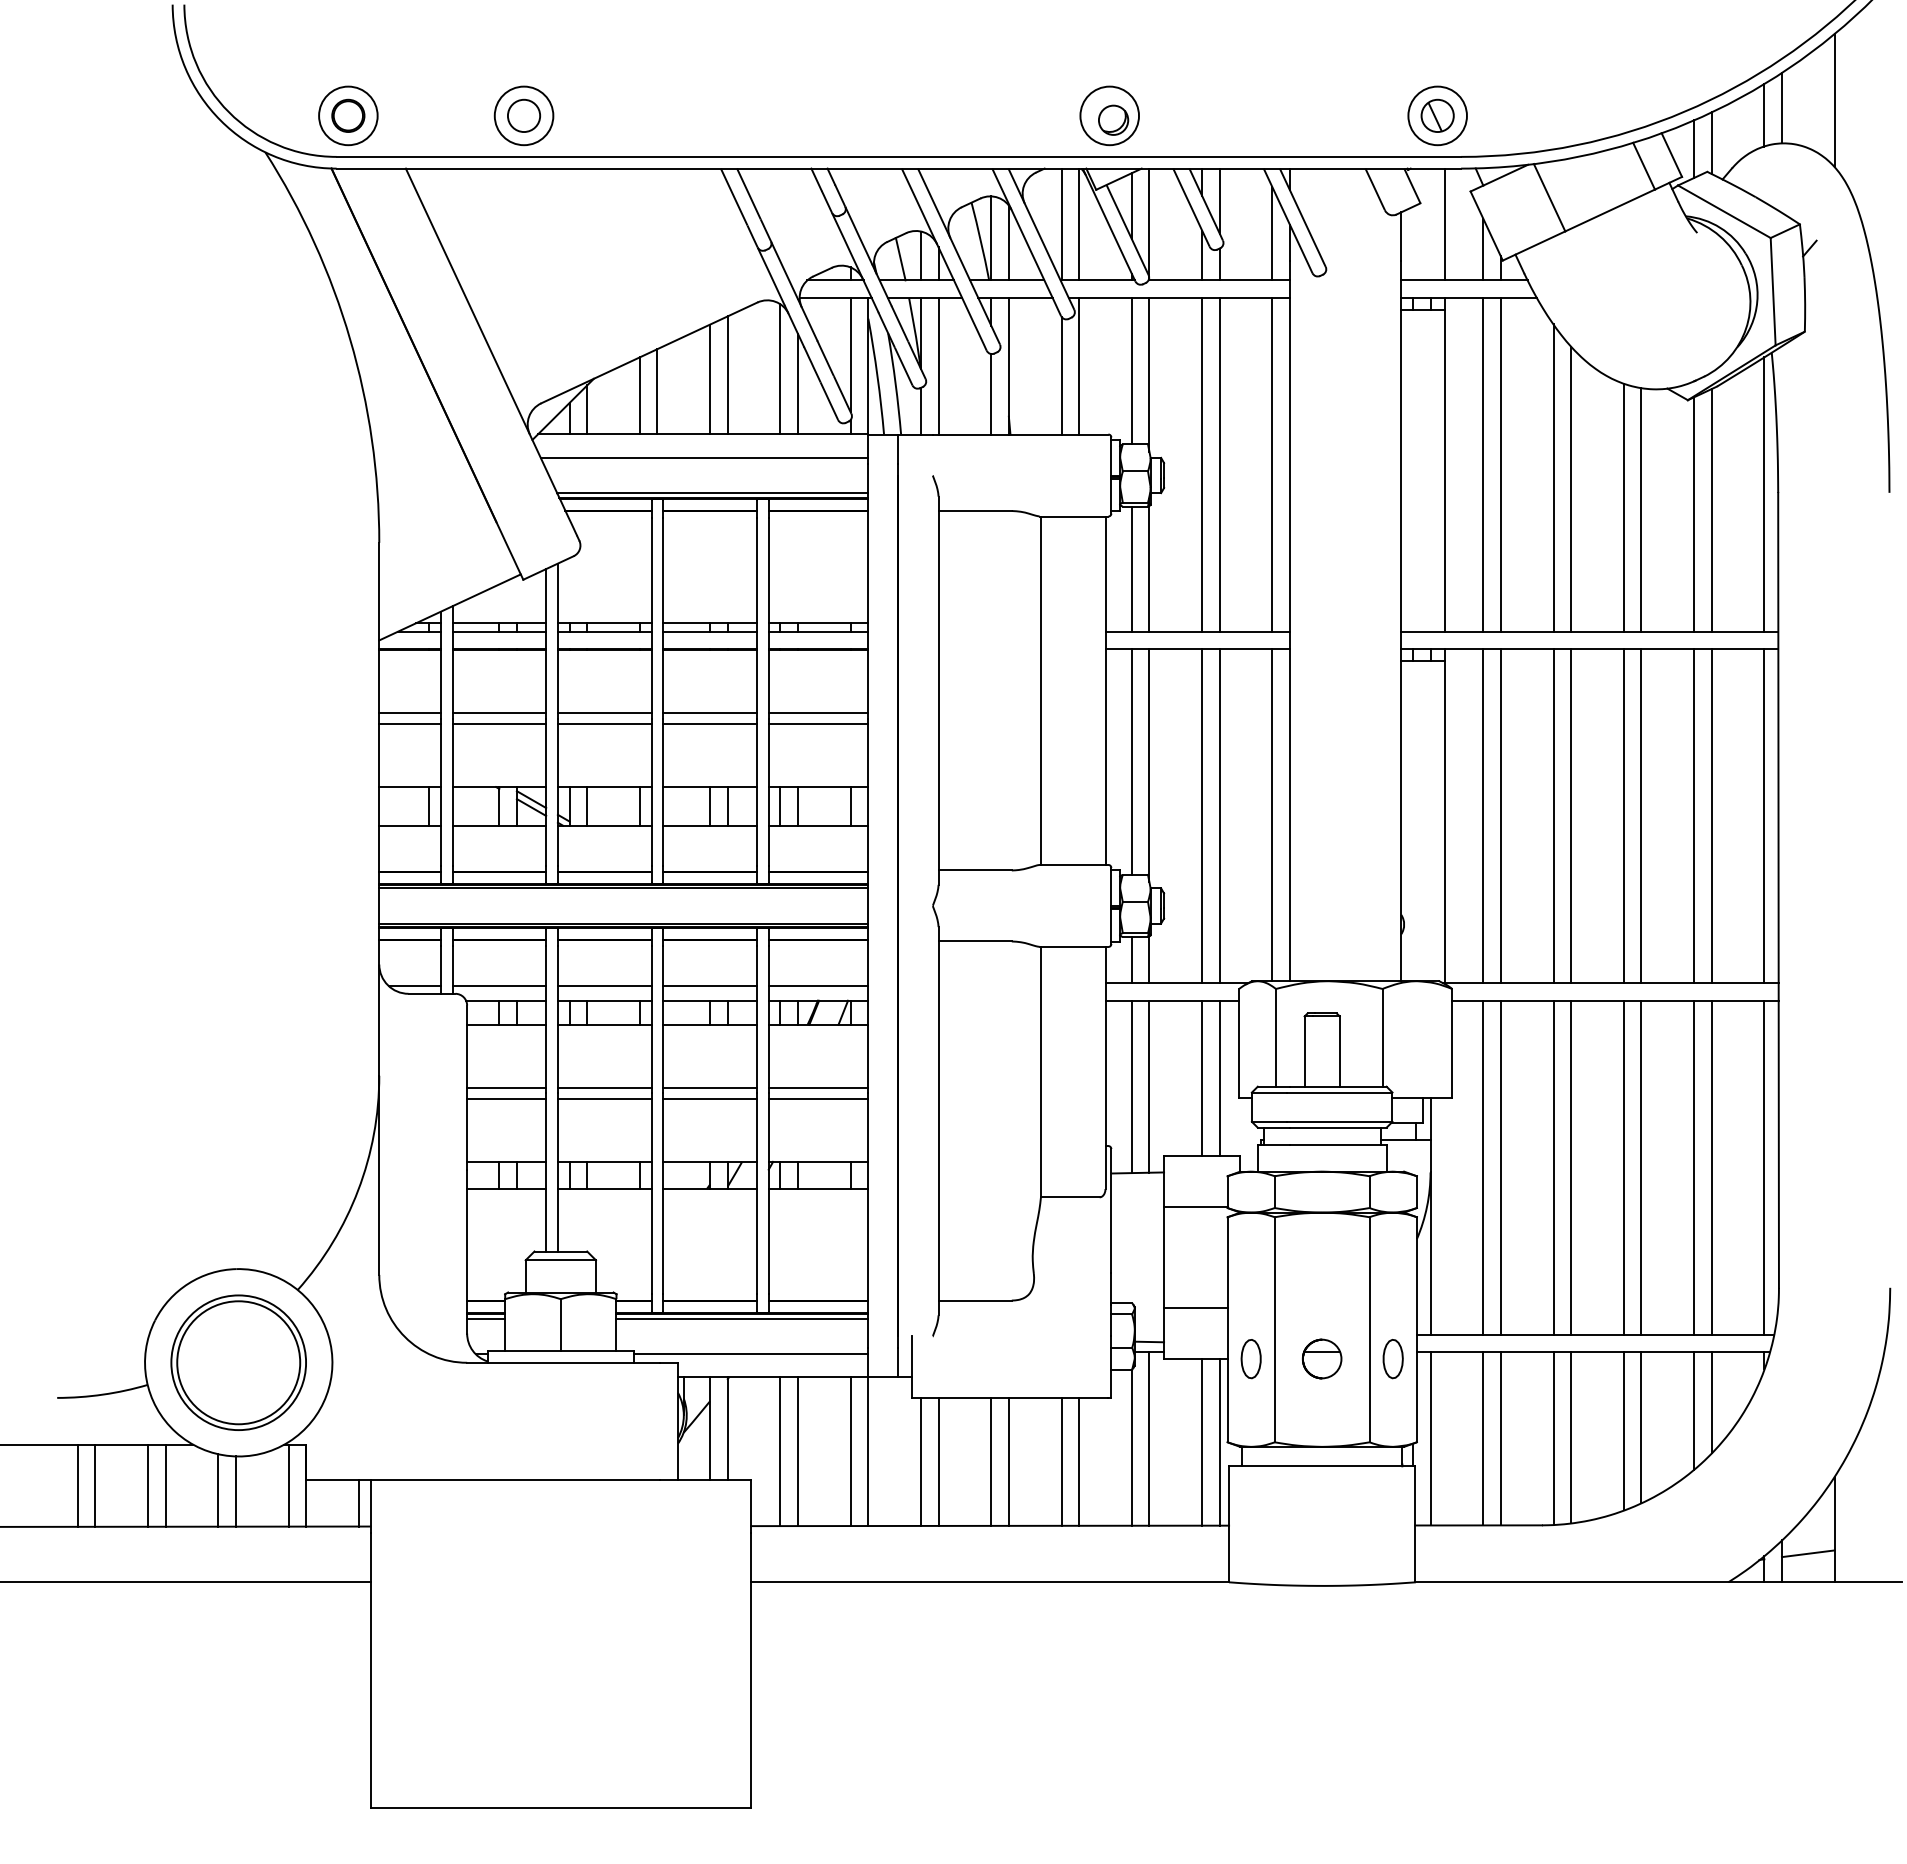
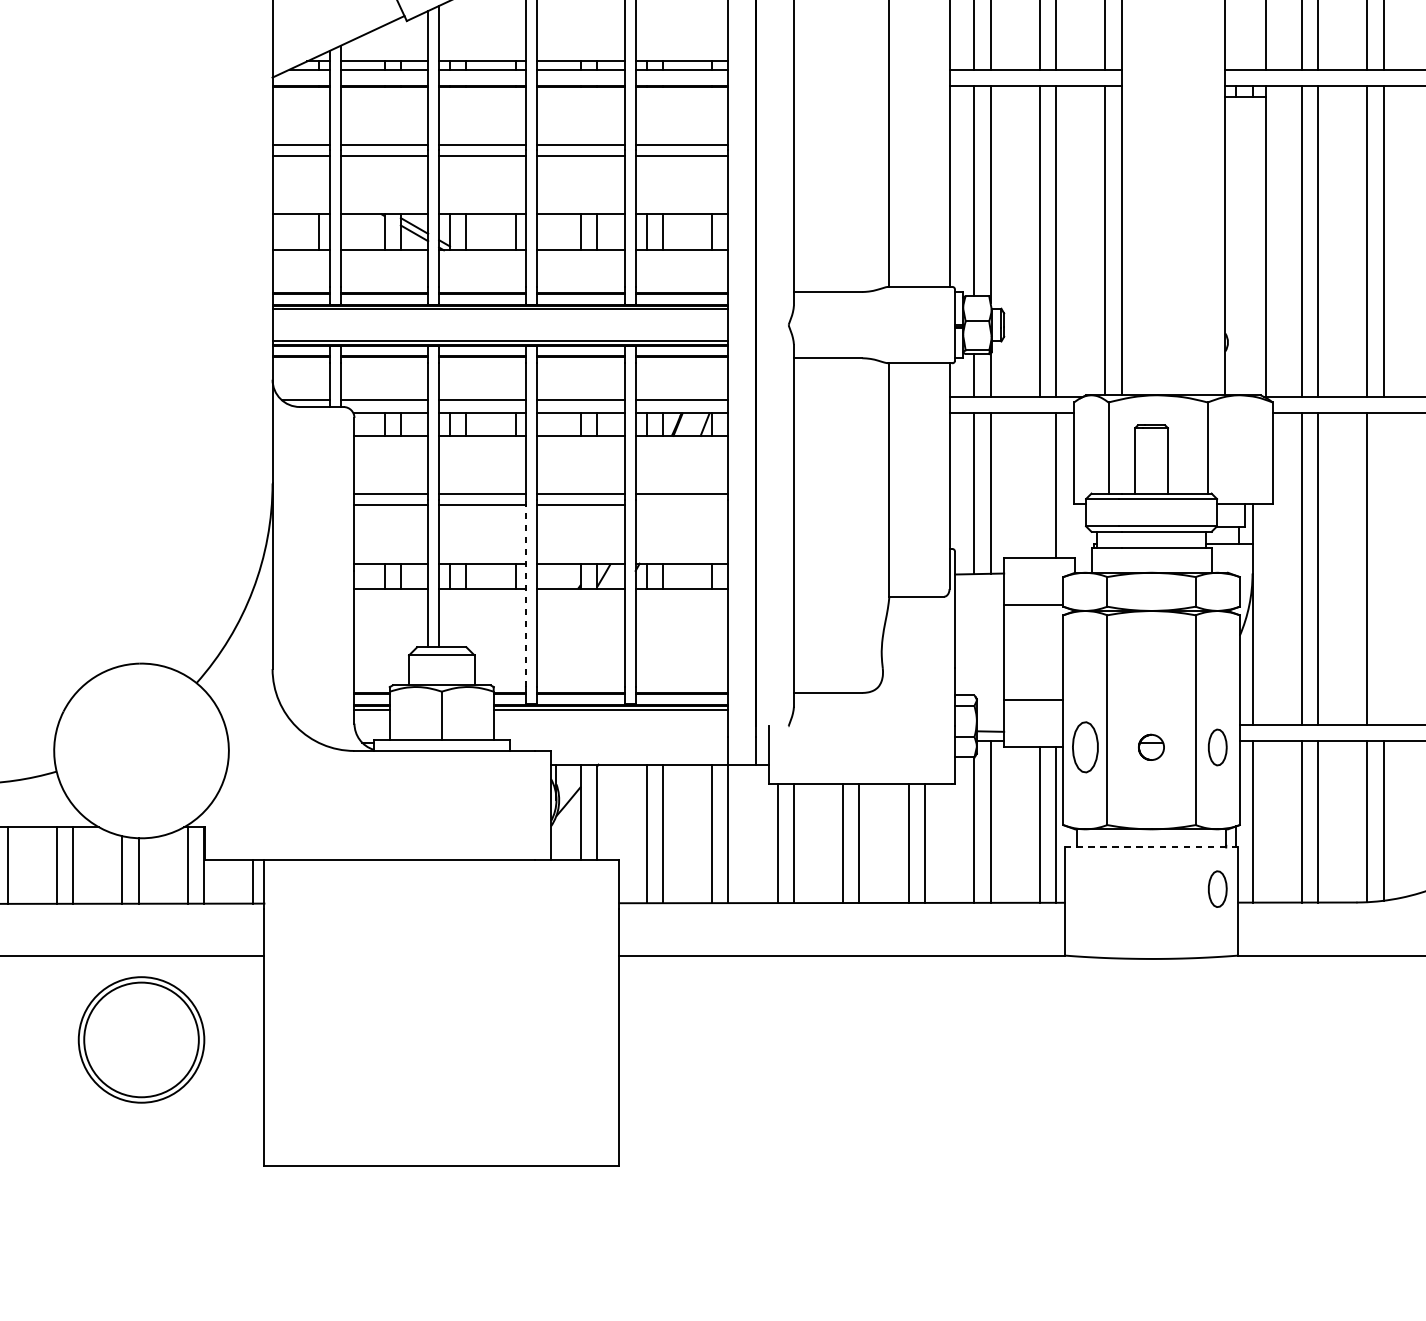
line: (1202, 1077) -> (1039, 485), removed
line: (818, 1099) -> (682, 505), removed
line: (1571, 1167) -> (1383, 568), removed
line: (651, 1193) -> (526, 593), solid -> dashed
line: (751, 1354) -> (619, 743), removed
part: (1321, 1358) -> (1150, 746), size x0.7
part: (1250, 1359) -> (1084, 747), size x1.4
part: (238, 1362) -> (141, 1039), moved
line: (1321, 1466) -> (1150, 847), solid -> dashed
part: (1392, 1511) -> (1217, 889), added

